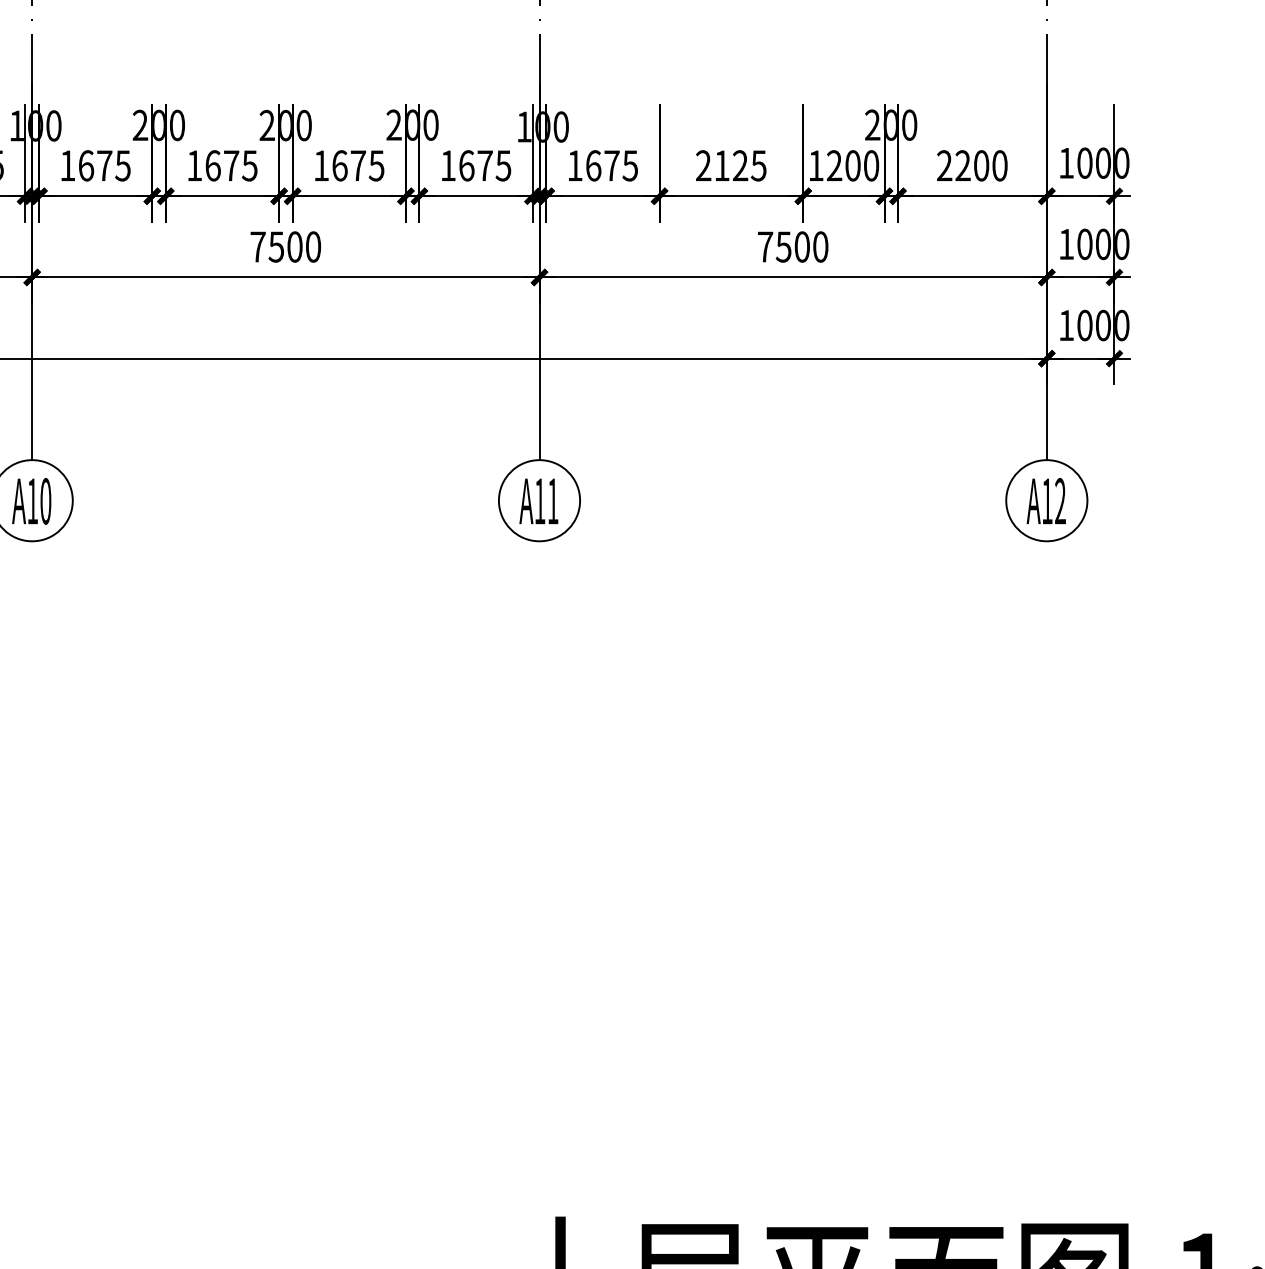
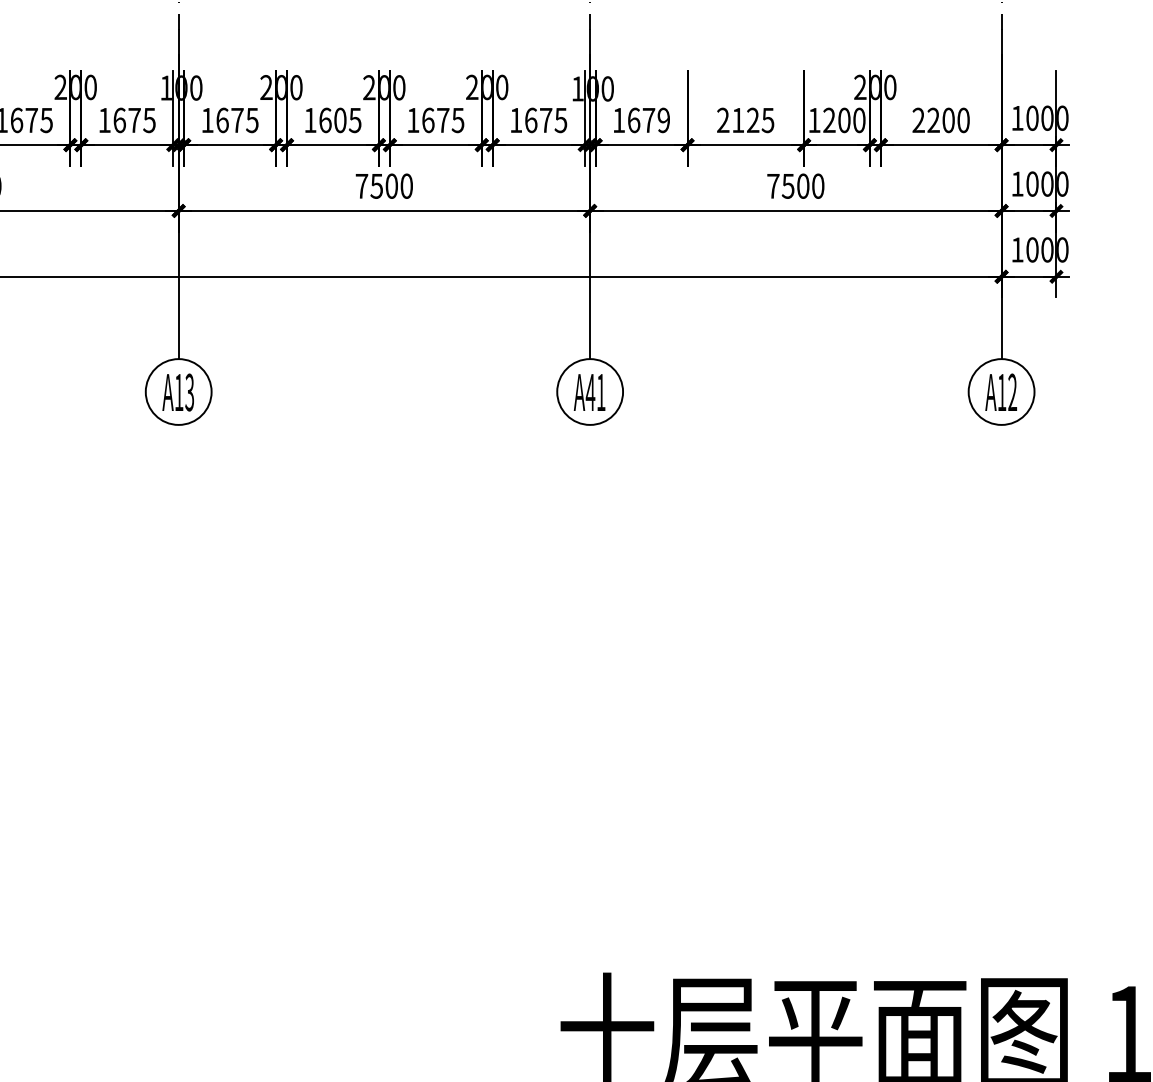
text: (231, 165) -> (340, 120), 1675 -> 1605
text: (629, 165) -> (663, 120), 1675 -> 1679
text: (45, 501) -> (189, 392), A10 -> A13
text: (539, 501) -> (590, 392), A11 -> A41

